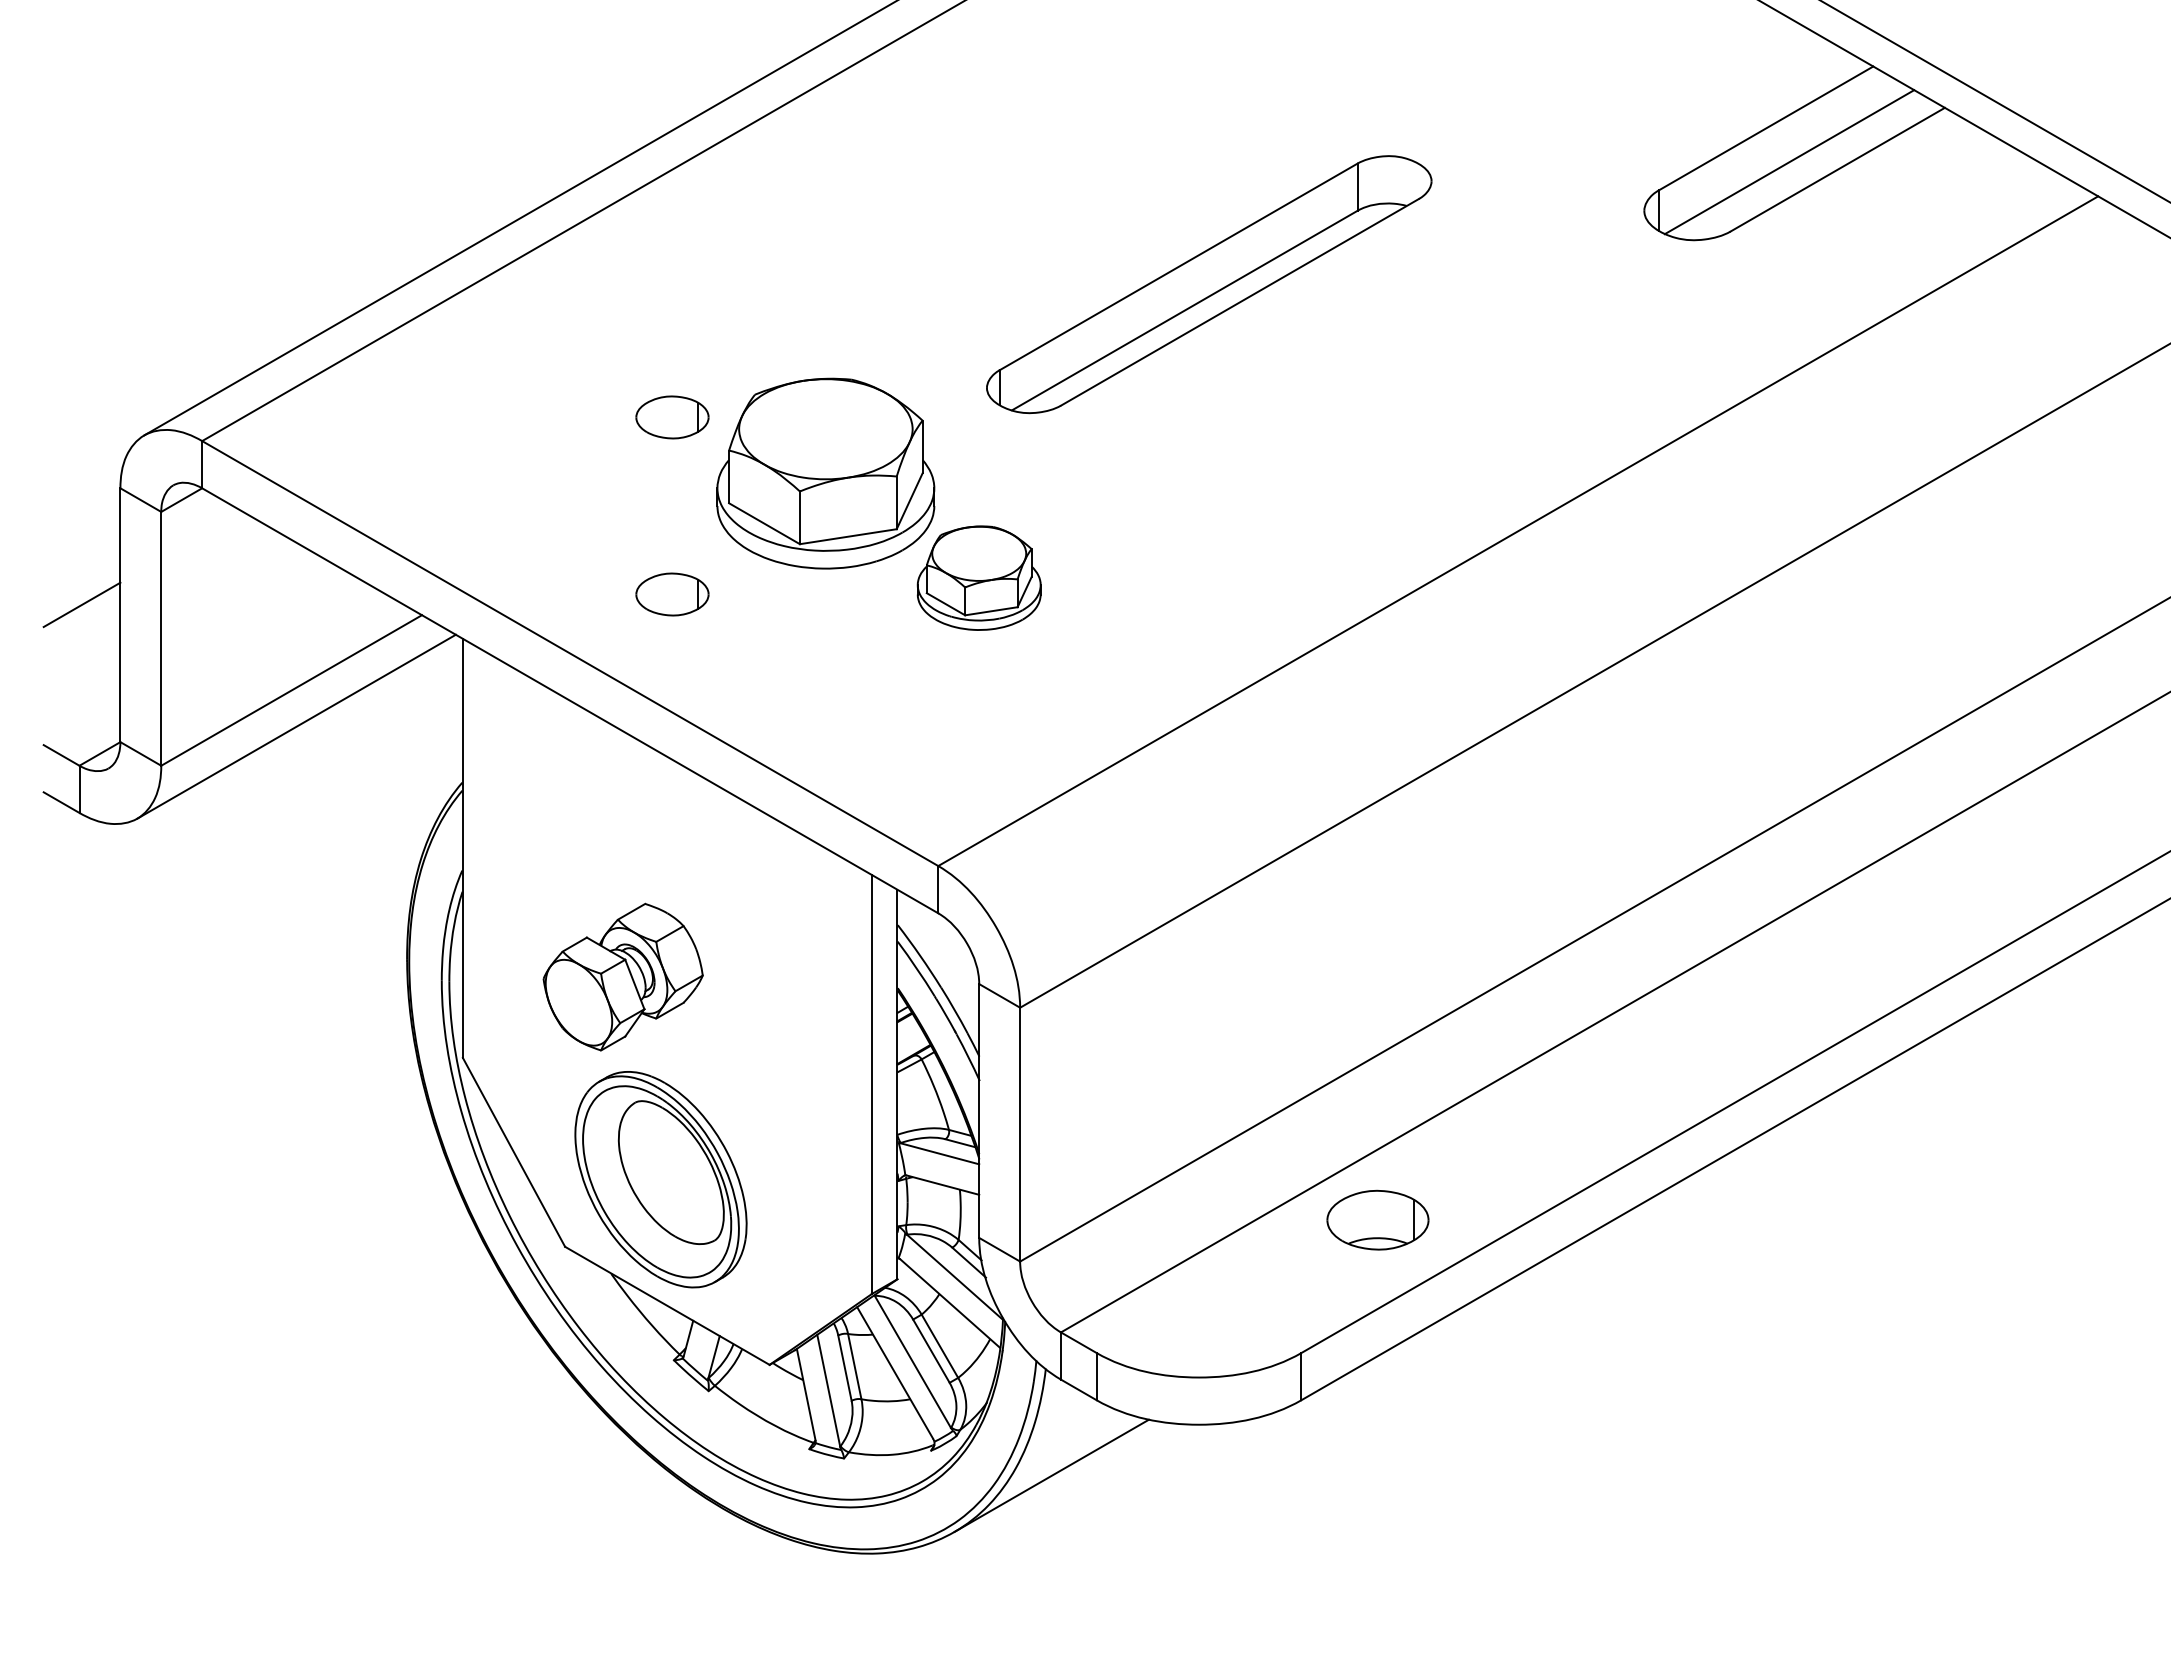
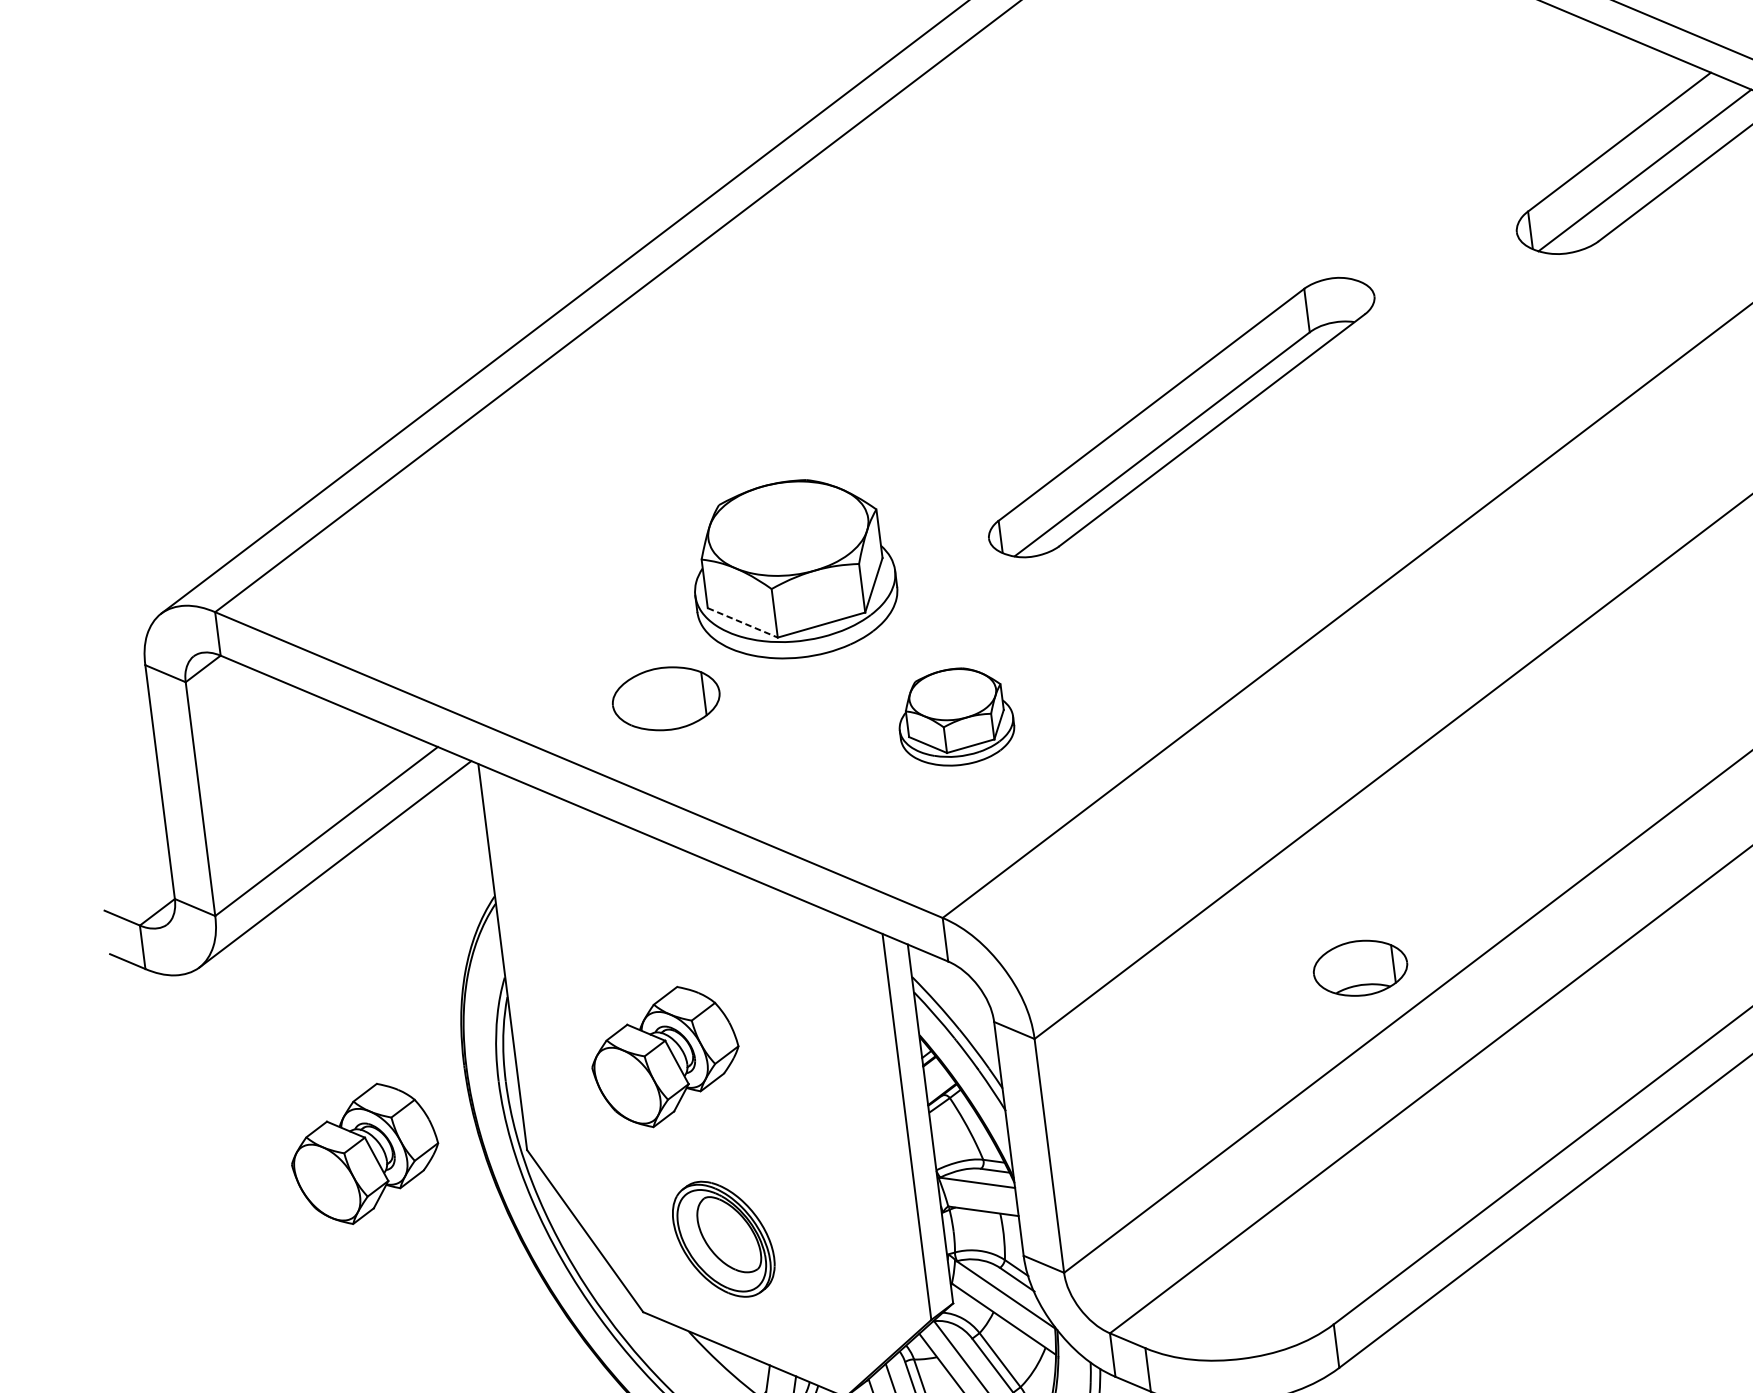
part: (1209, 284) -> (1181, 417), moved
part: (672, 417) -> (645, 535), removed
line: (764, 523) -> (742, 622), solid -> dashed
part: (978, 577) -> (954, 716), moved
part: (672, 594) -> (666, 698), size x1.6
line: (81, 604) -> (123, 776), removed
part: (288, 1039) -> (364, 1153), added
part: (660, 1179) -> (723, 1239), size x0.6
part: (1377, 1219) -> (1360, 967), moved

